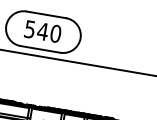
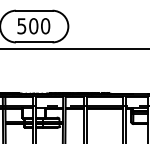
text: (42, 31) -> (33, 26), 540 -> 500

